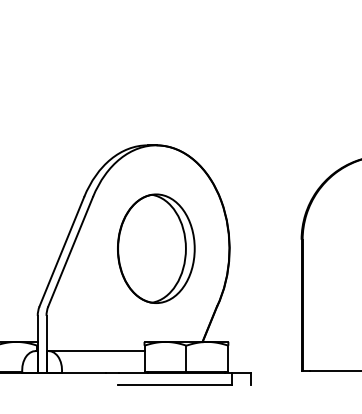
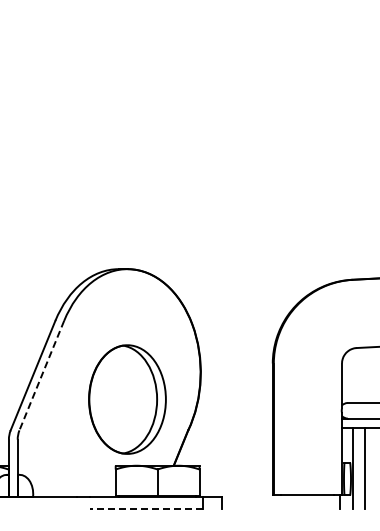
part: (156, 248) -> (127, 399), moved
line: (70, 252) -> (41, 376), solid -> dashed
line: (96, 350) -> (67, 474), removed
line: (175, 385) -> (146, 509), solid -> dashed

